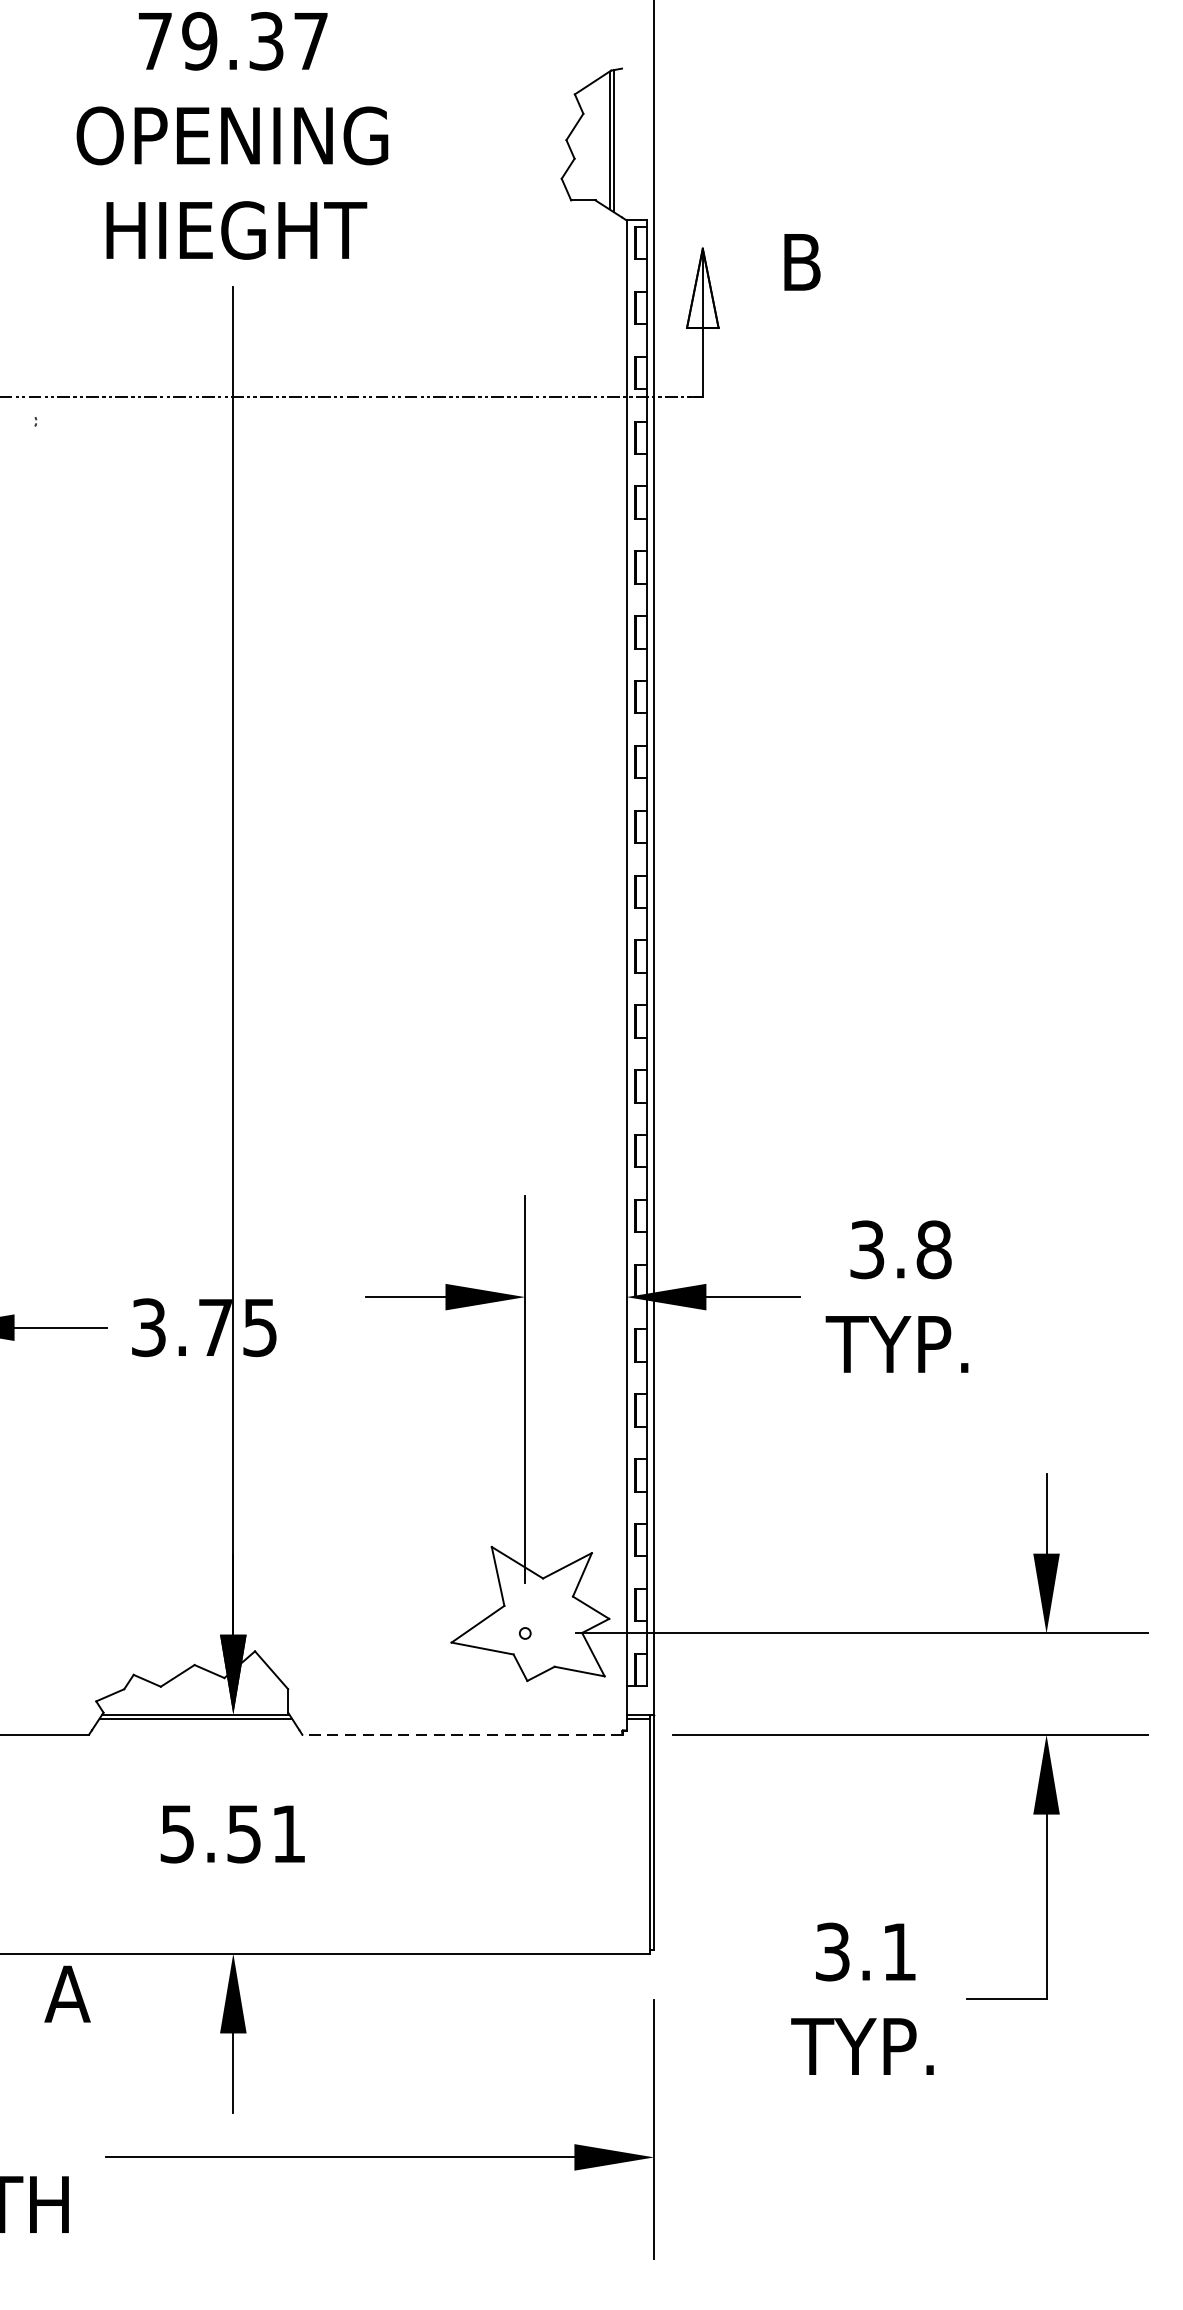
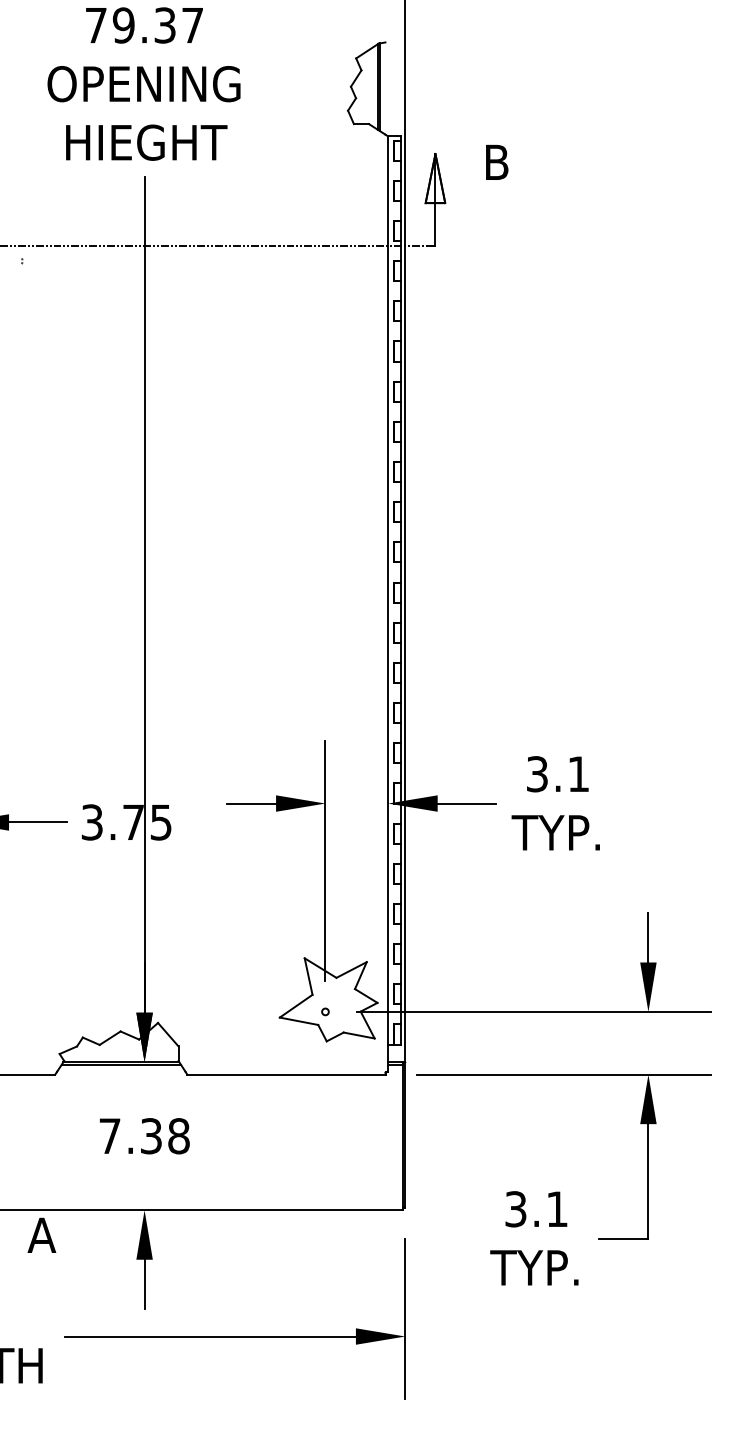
text: (933, 1250) -> (578, 774), 3.8 -> 3.1
line: (462, 1734) -> (286, 1074), dashed -> solid
text: (233, 1834) -> (144, 1136), 5.51 -> 7.38

